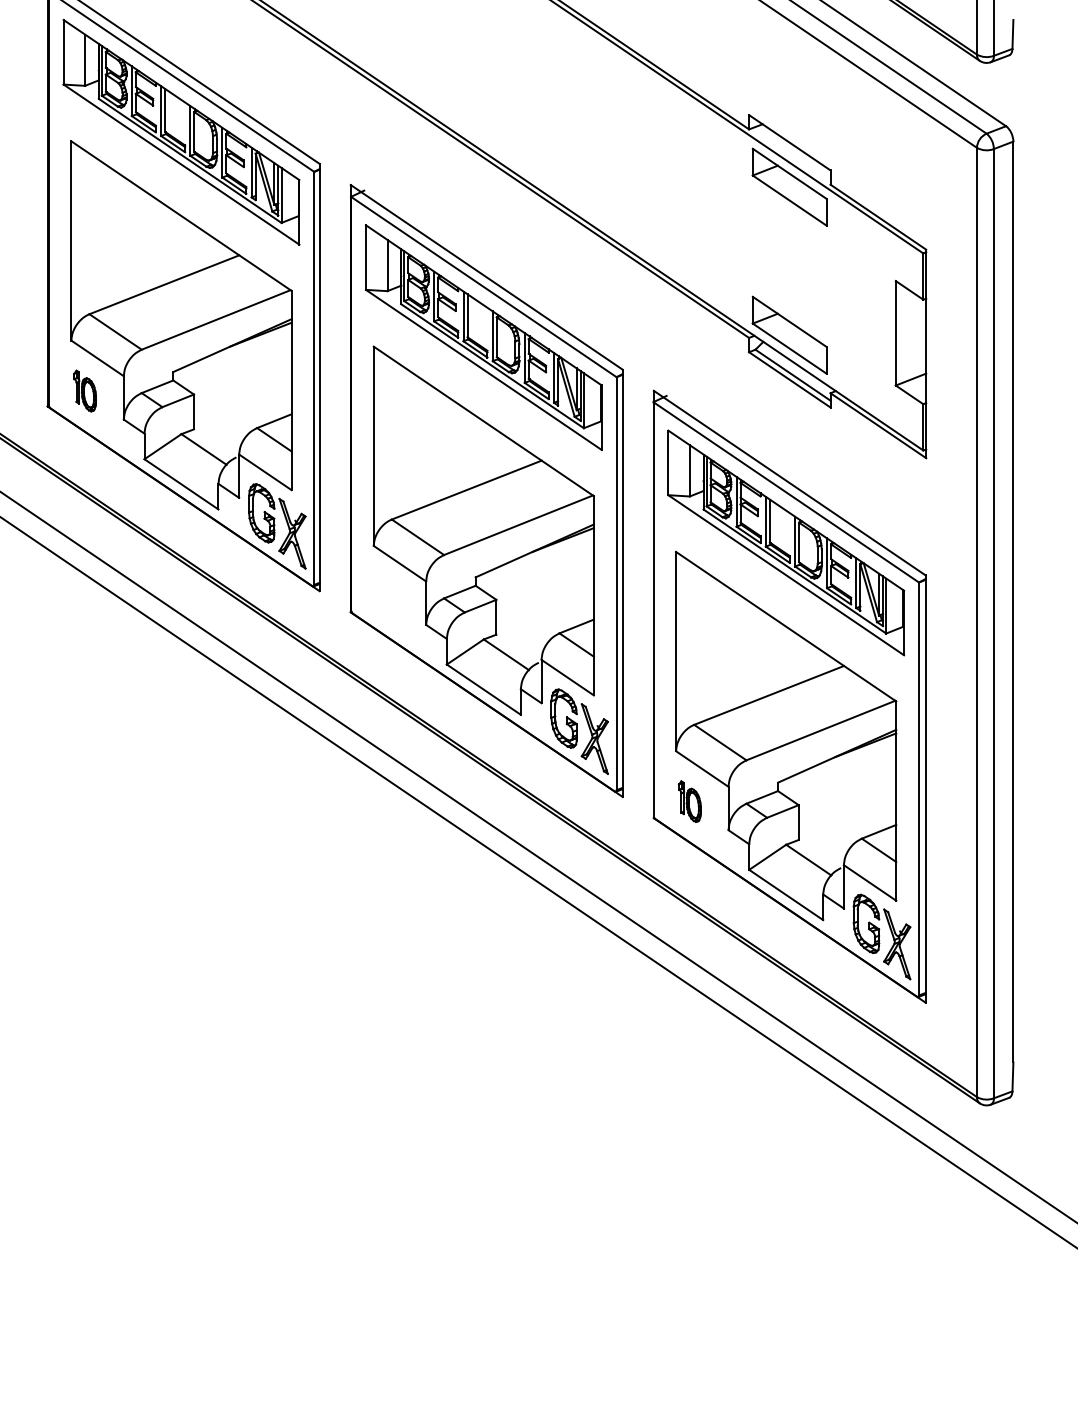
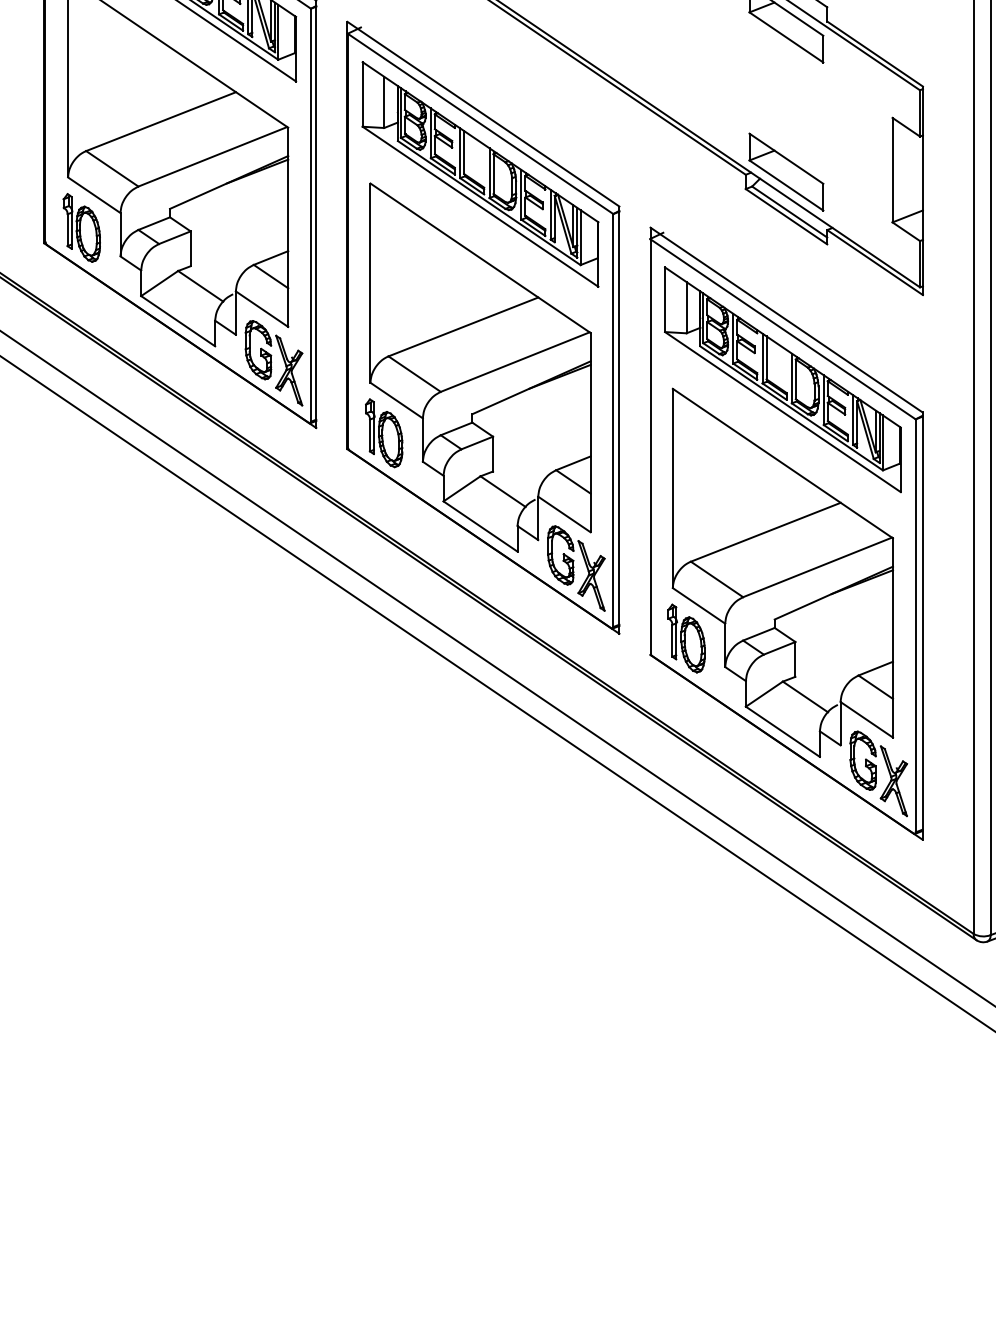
part: (84, 390) -> (81, 227), size x1.67
part: (387, 596) -> (384, 433), added
part: (689, 801) -> (686, 638), size x1.67

